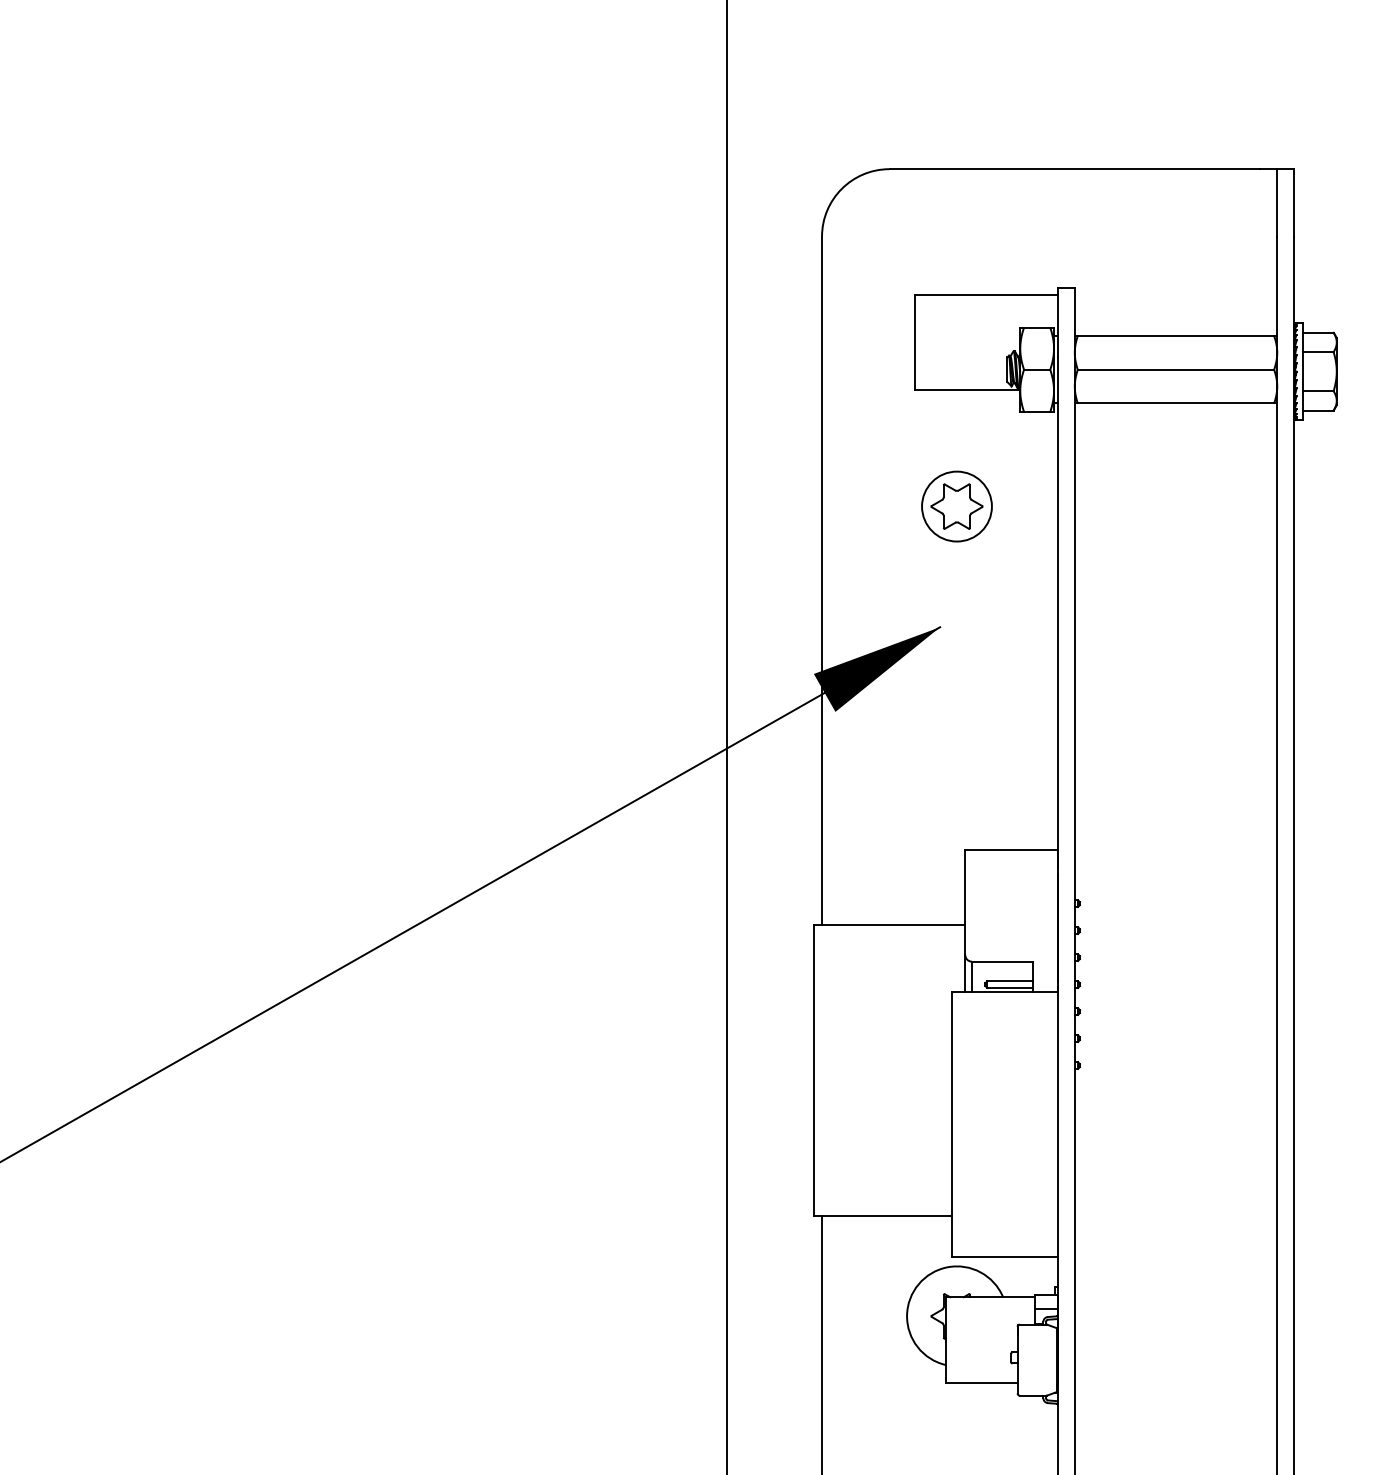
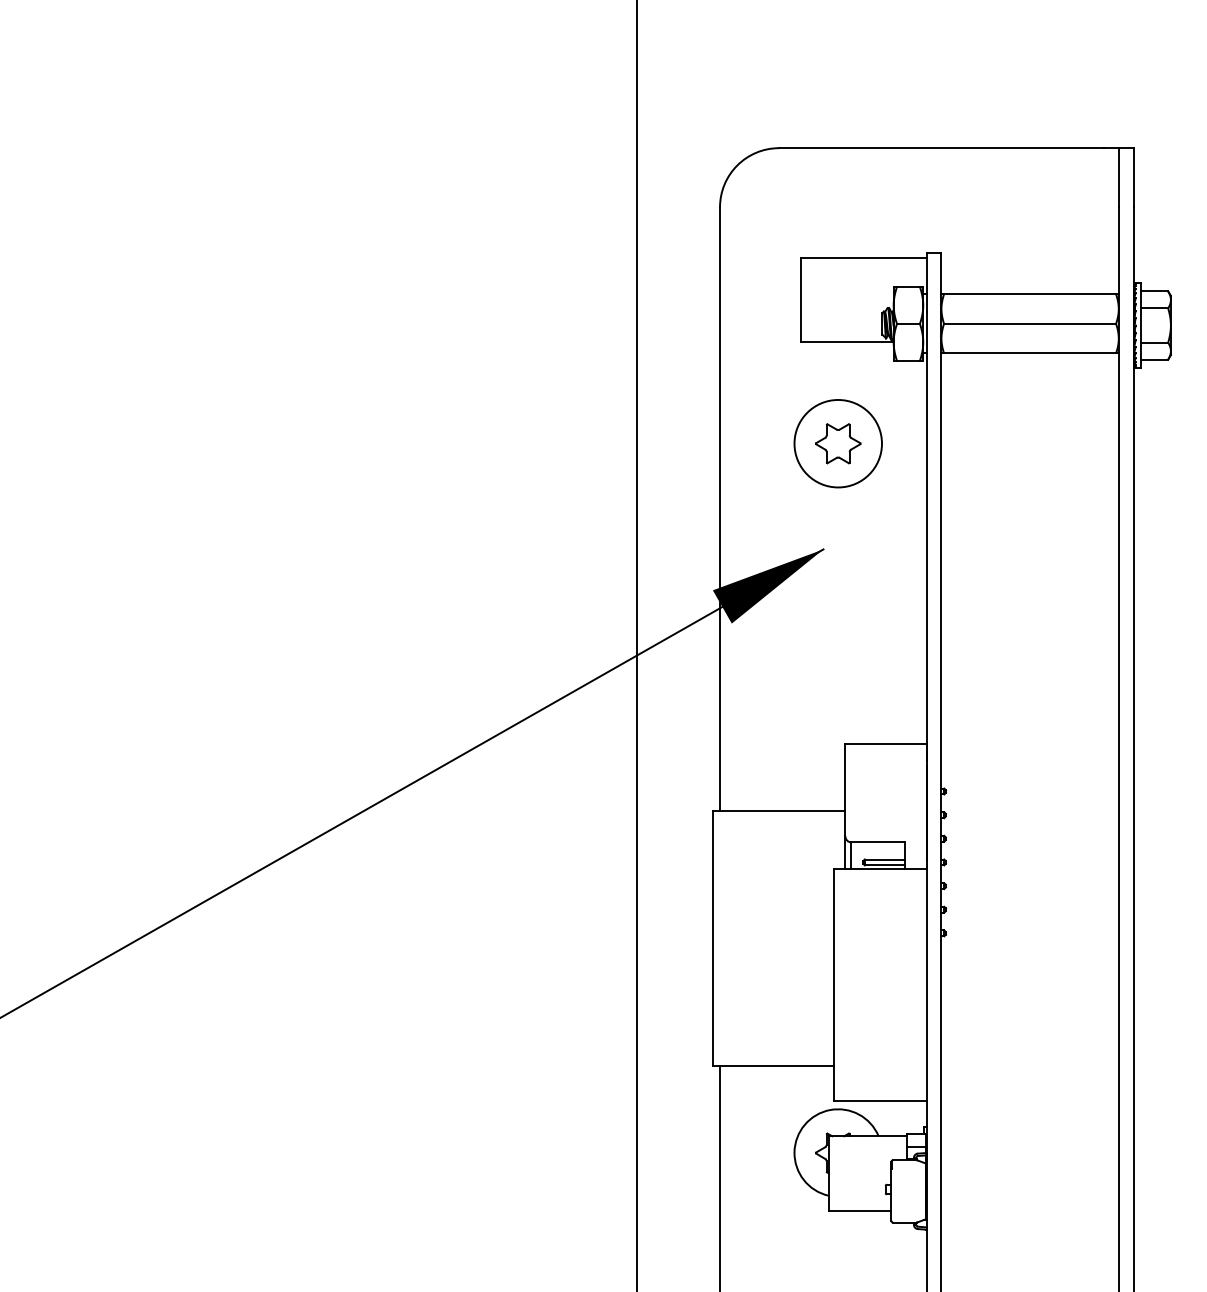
circle: (956, 506) -> (837, 443), size x1.43

